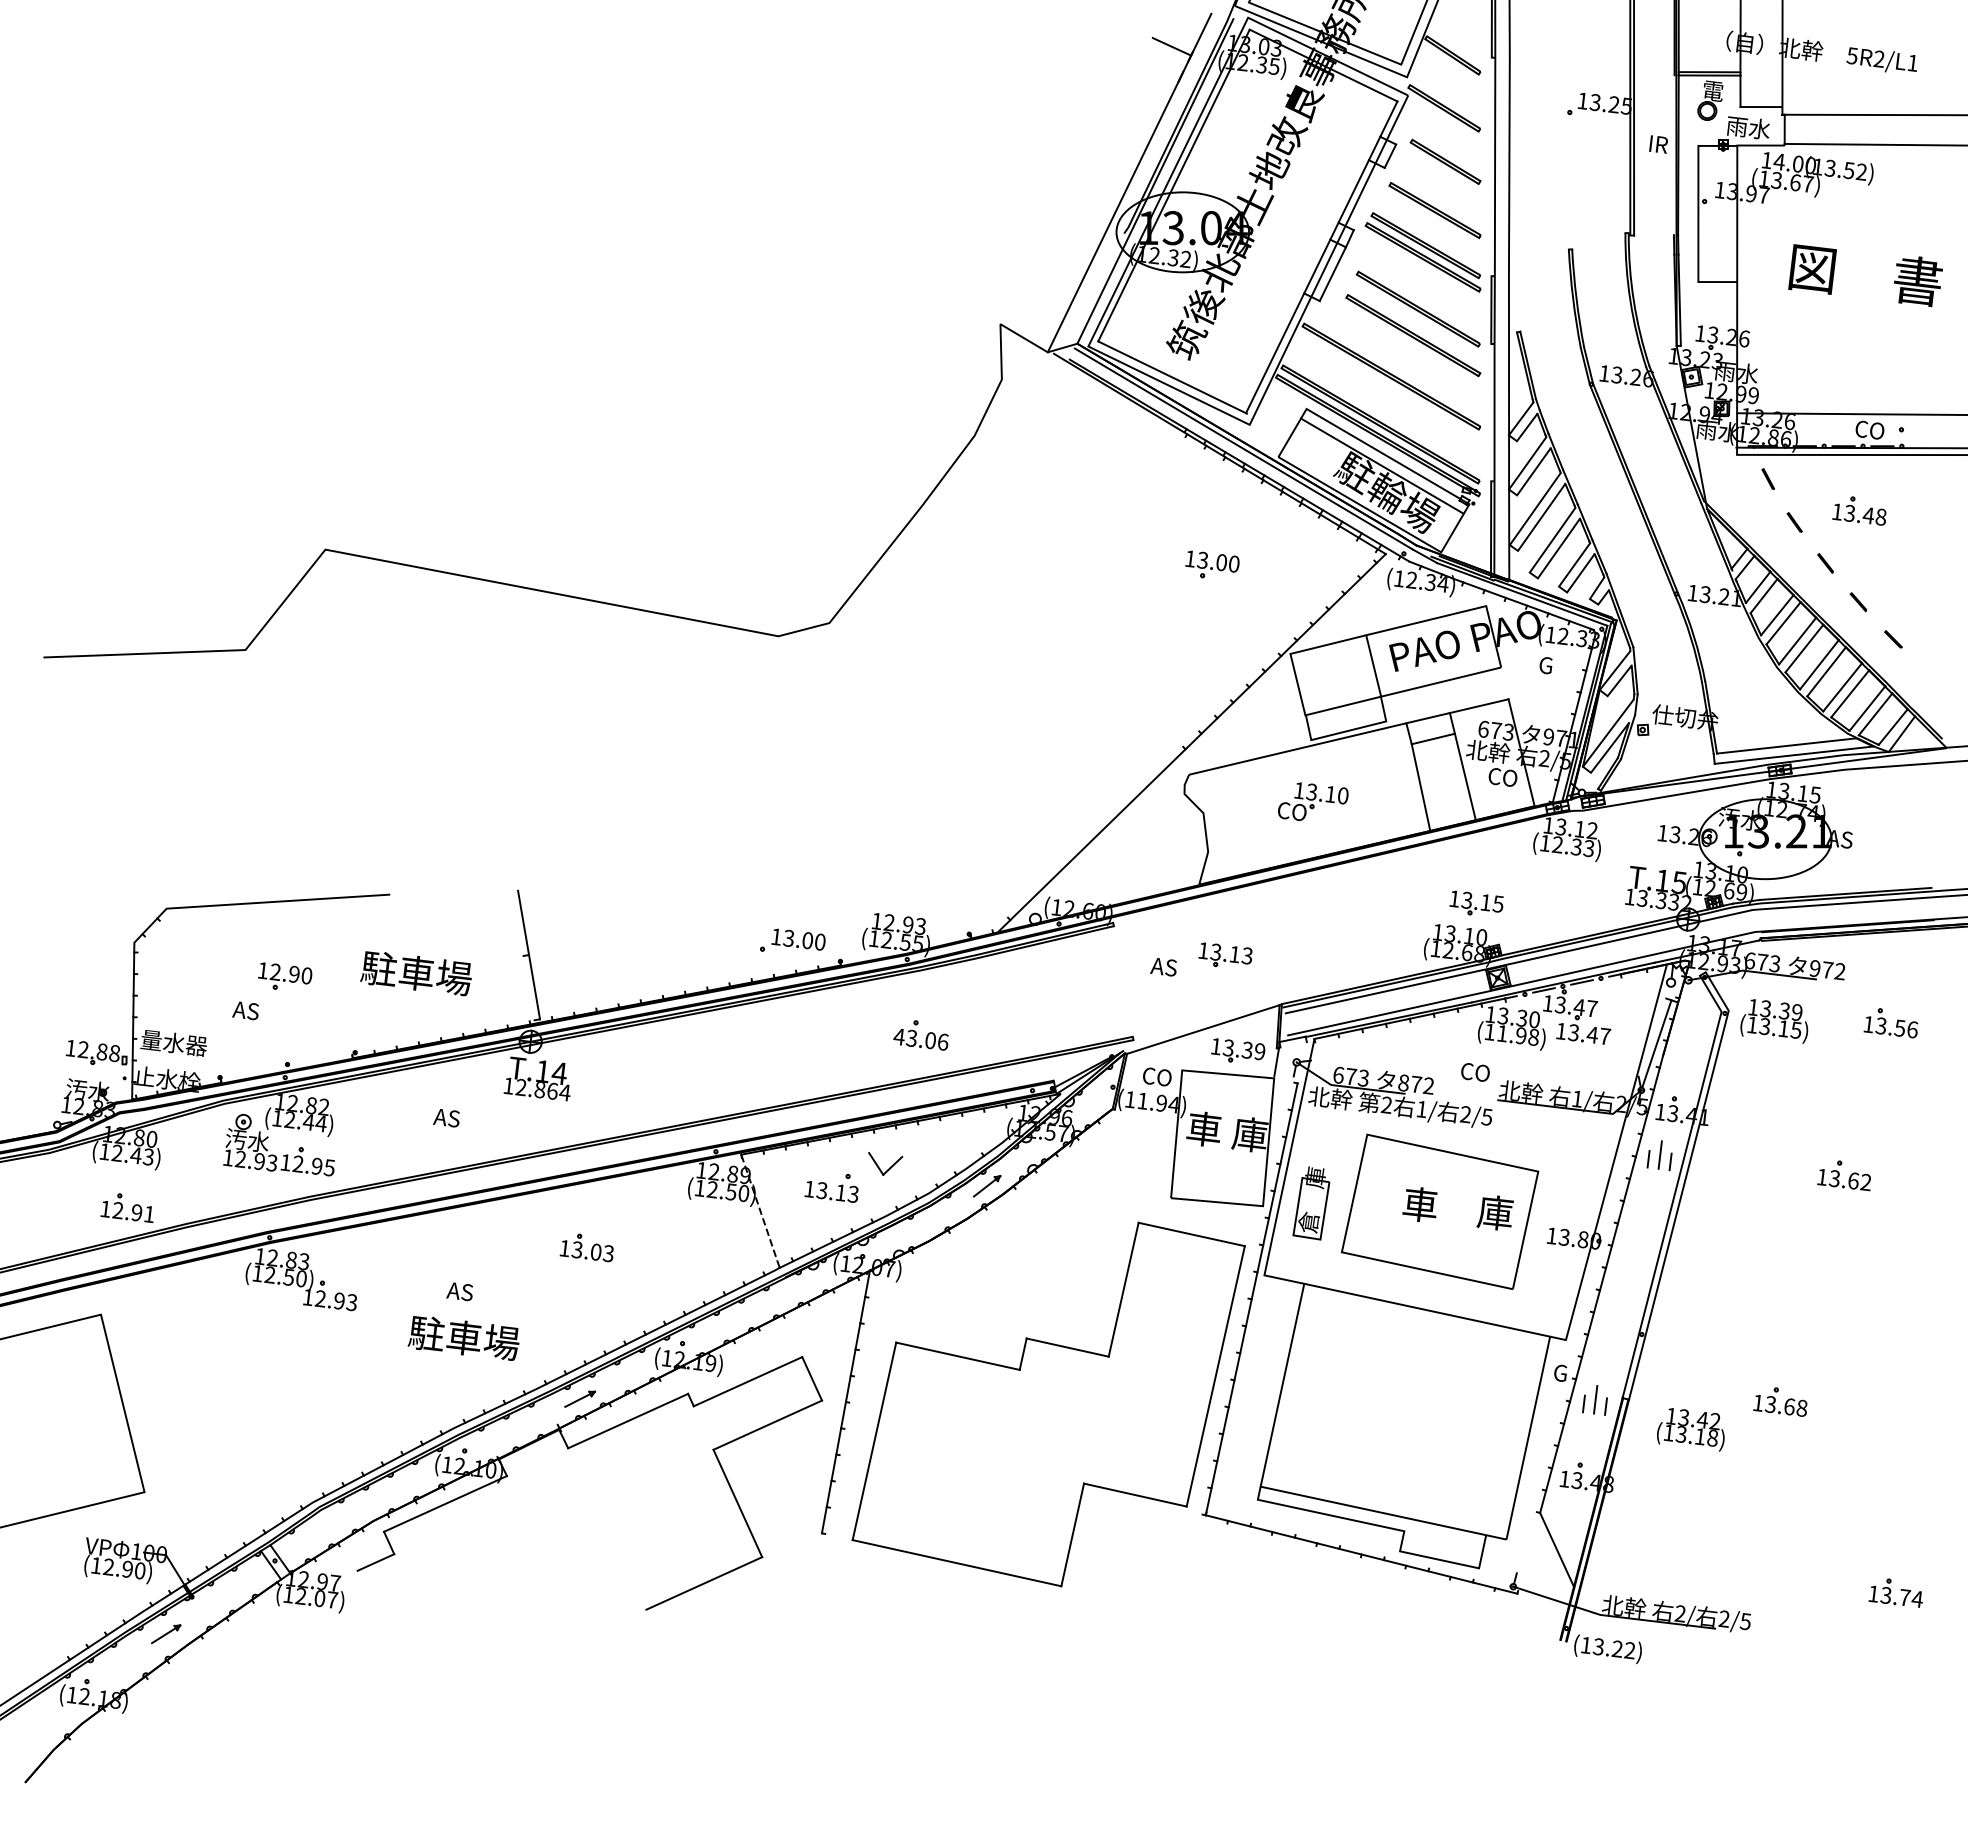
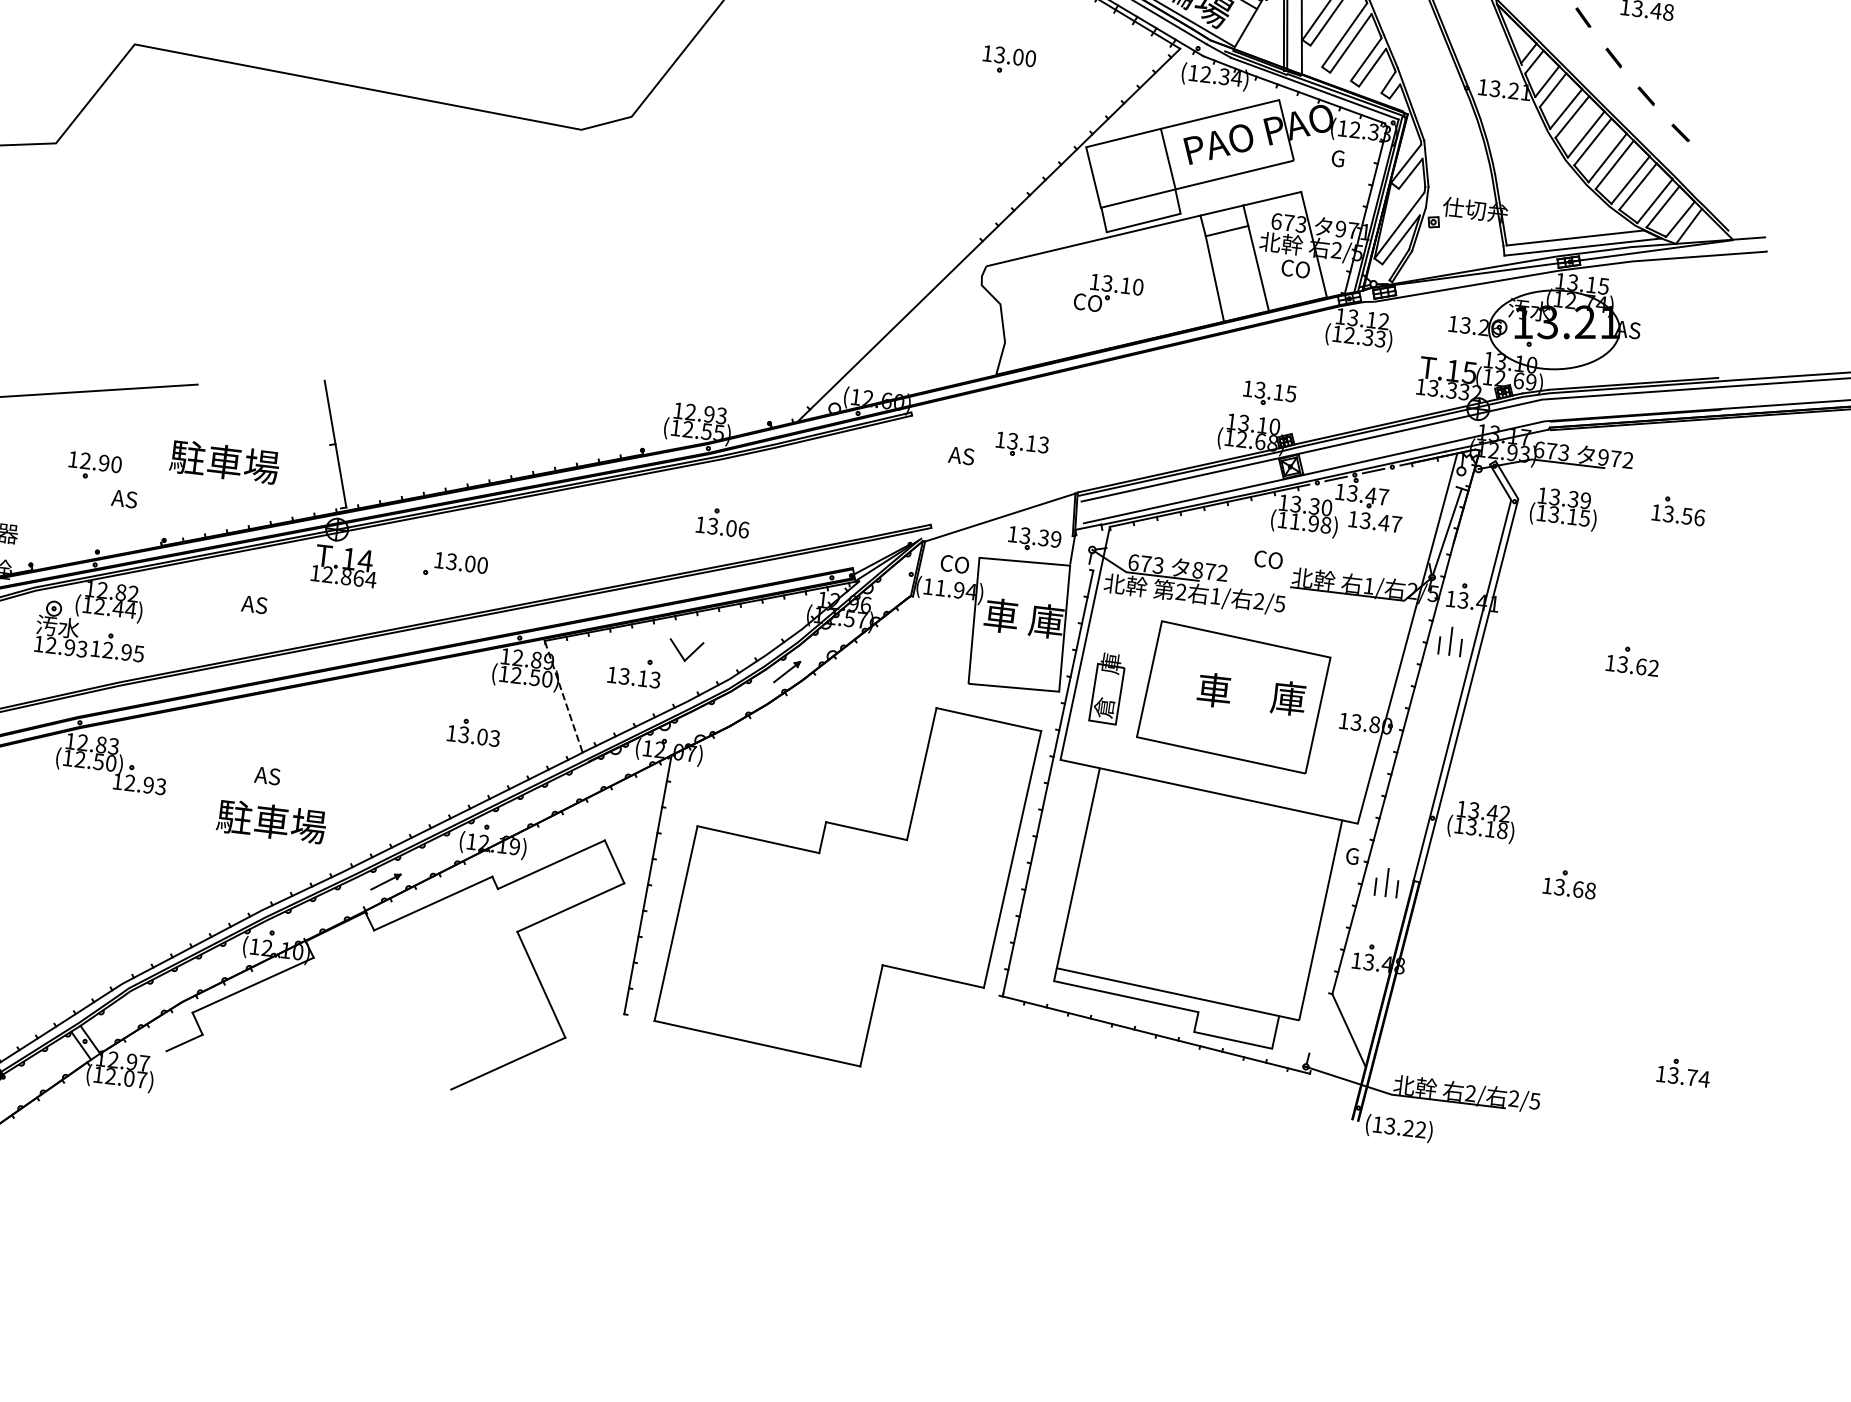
part: (792, 939) -> (455, 562), moved
text: (245, 1010) -> (124, 498), moved
text: (898, 1036) -> (699, 524), 43.06 -> 13.06
part: (586, 1247) -> (473, 732), moved
text: (1690, 1429) -> (1480, 822), moved

